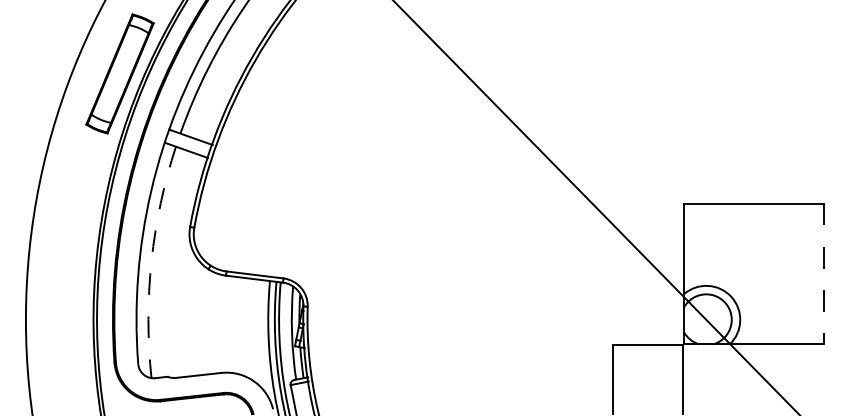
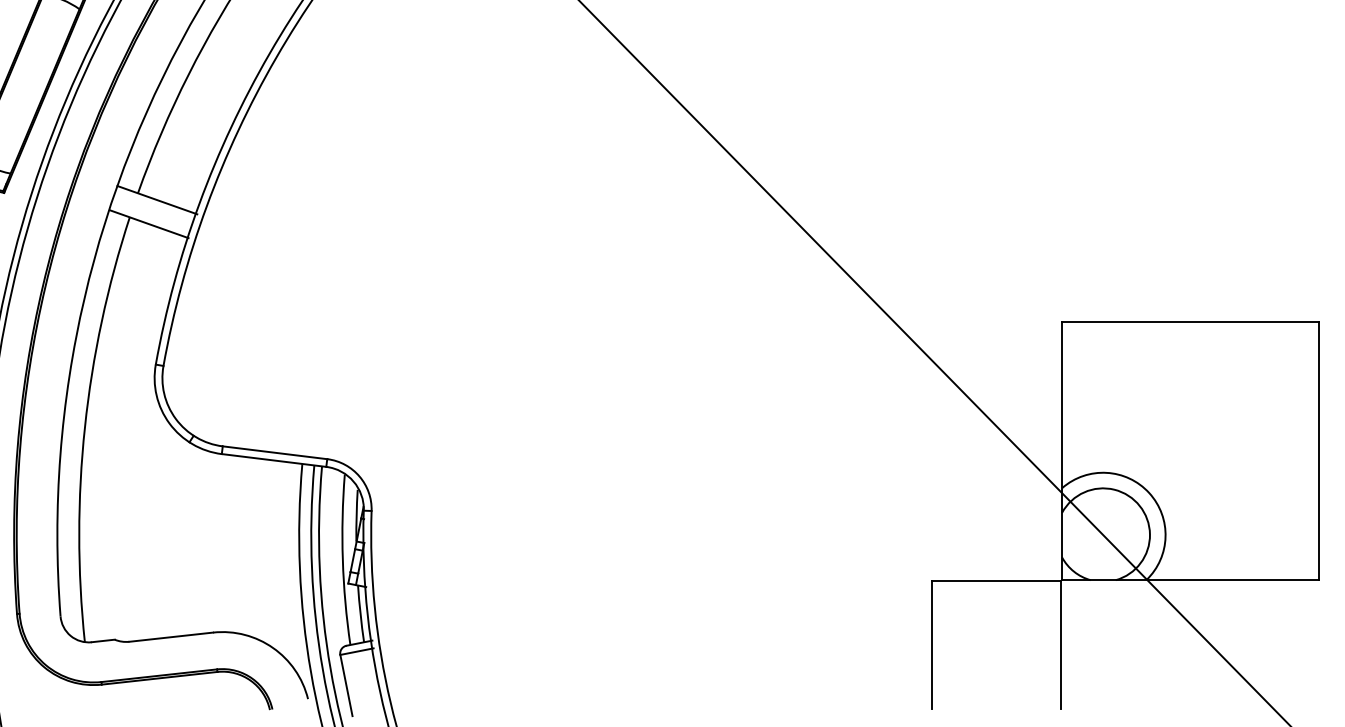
arc: (151, 261) -> (84, 428), dashed -> solid
line: (823, 274) -> (1318, 451), dashed -> solid

